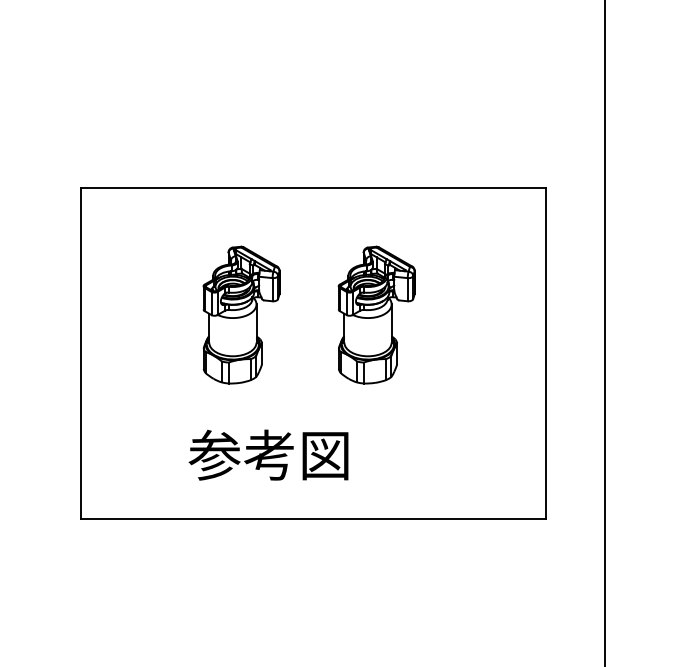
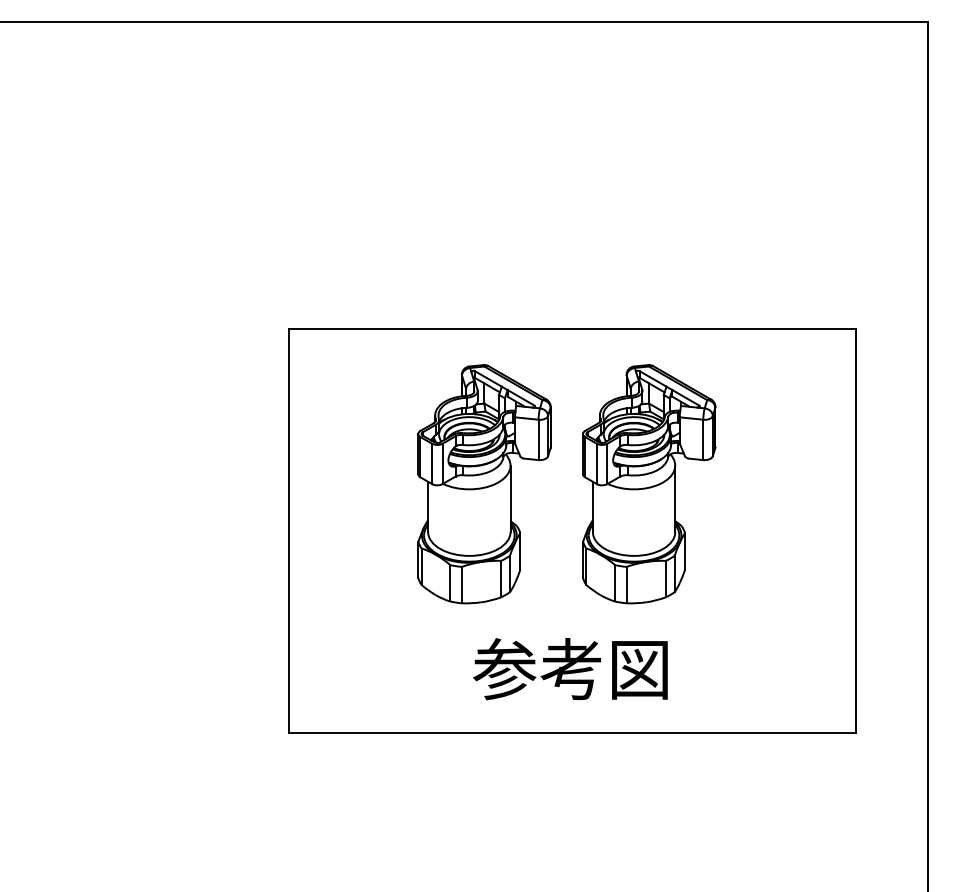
part: (241, 315) -> (484, 484), size x1.43
part: (376, 315) -> (649, 484), size x1.43
text: (267, 455) -> (569, 669), moved

